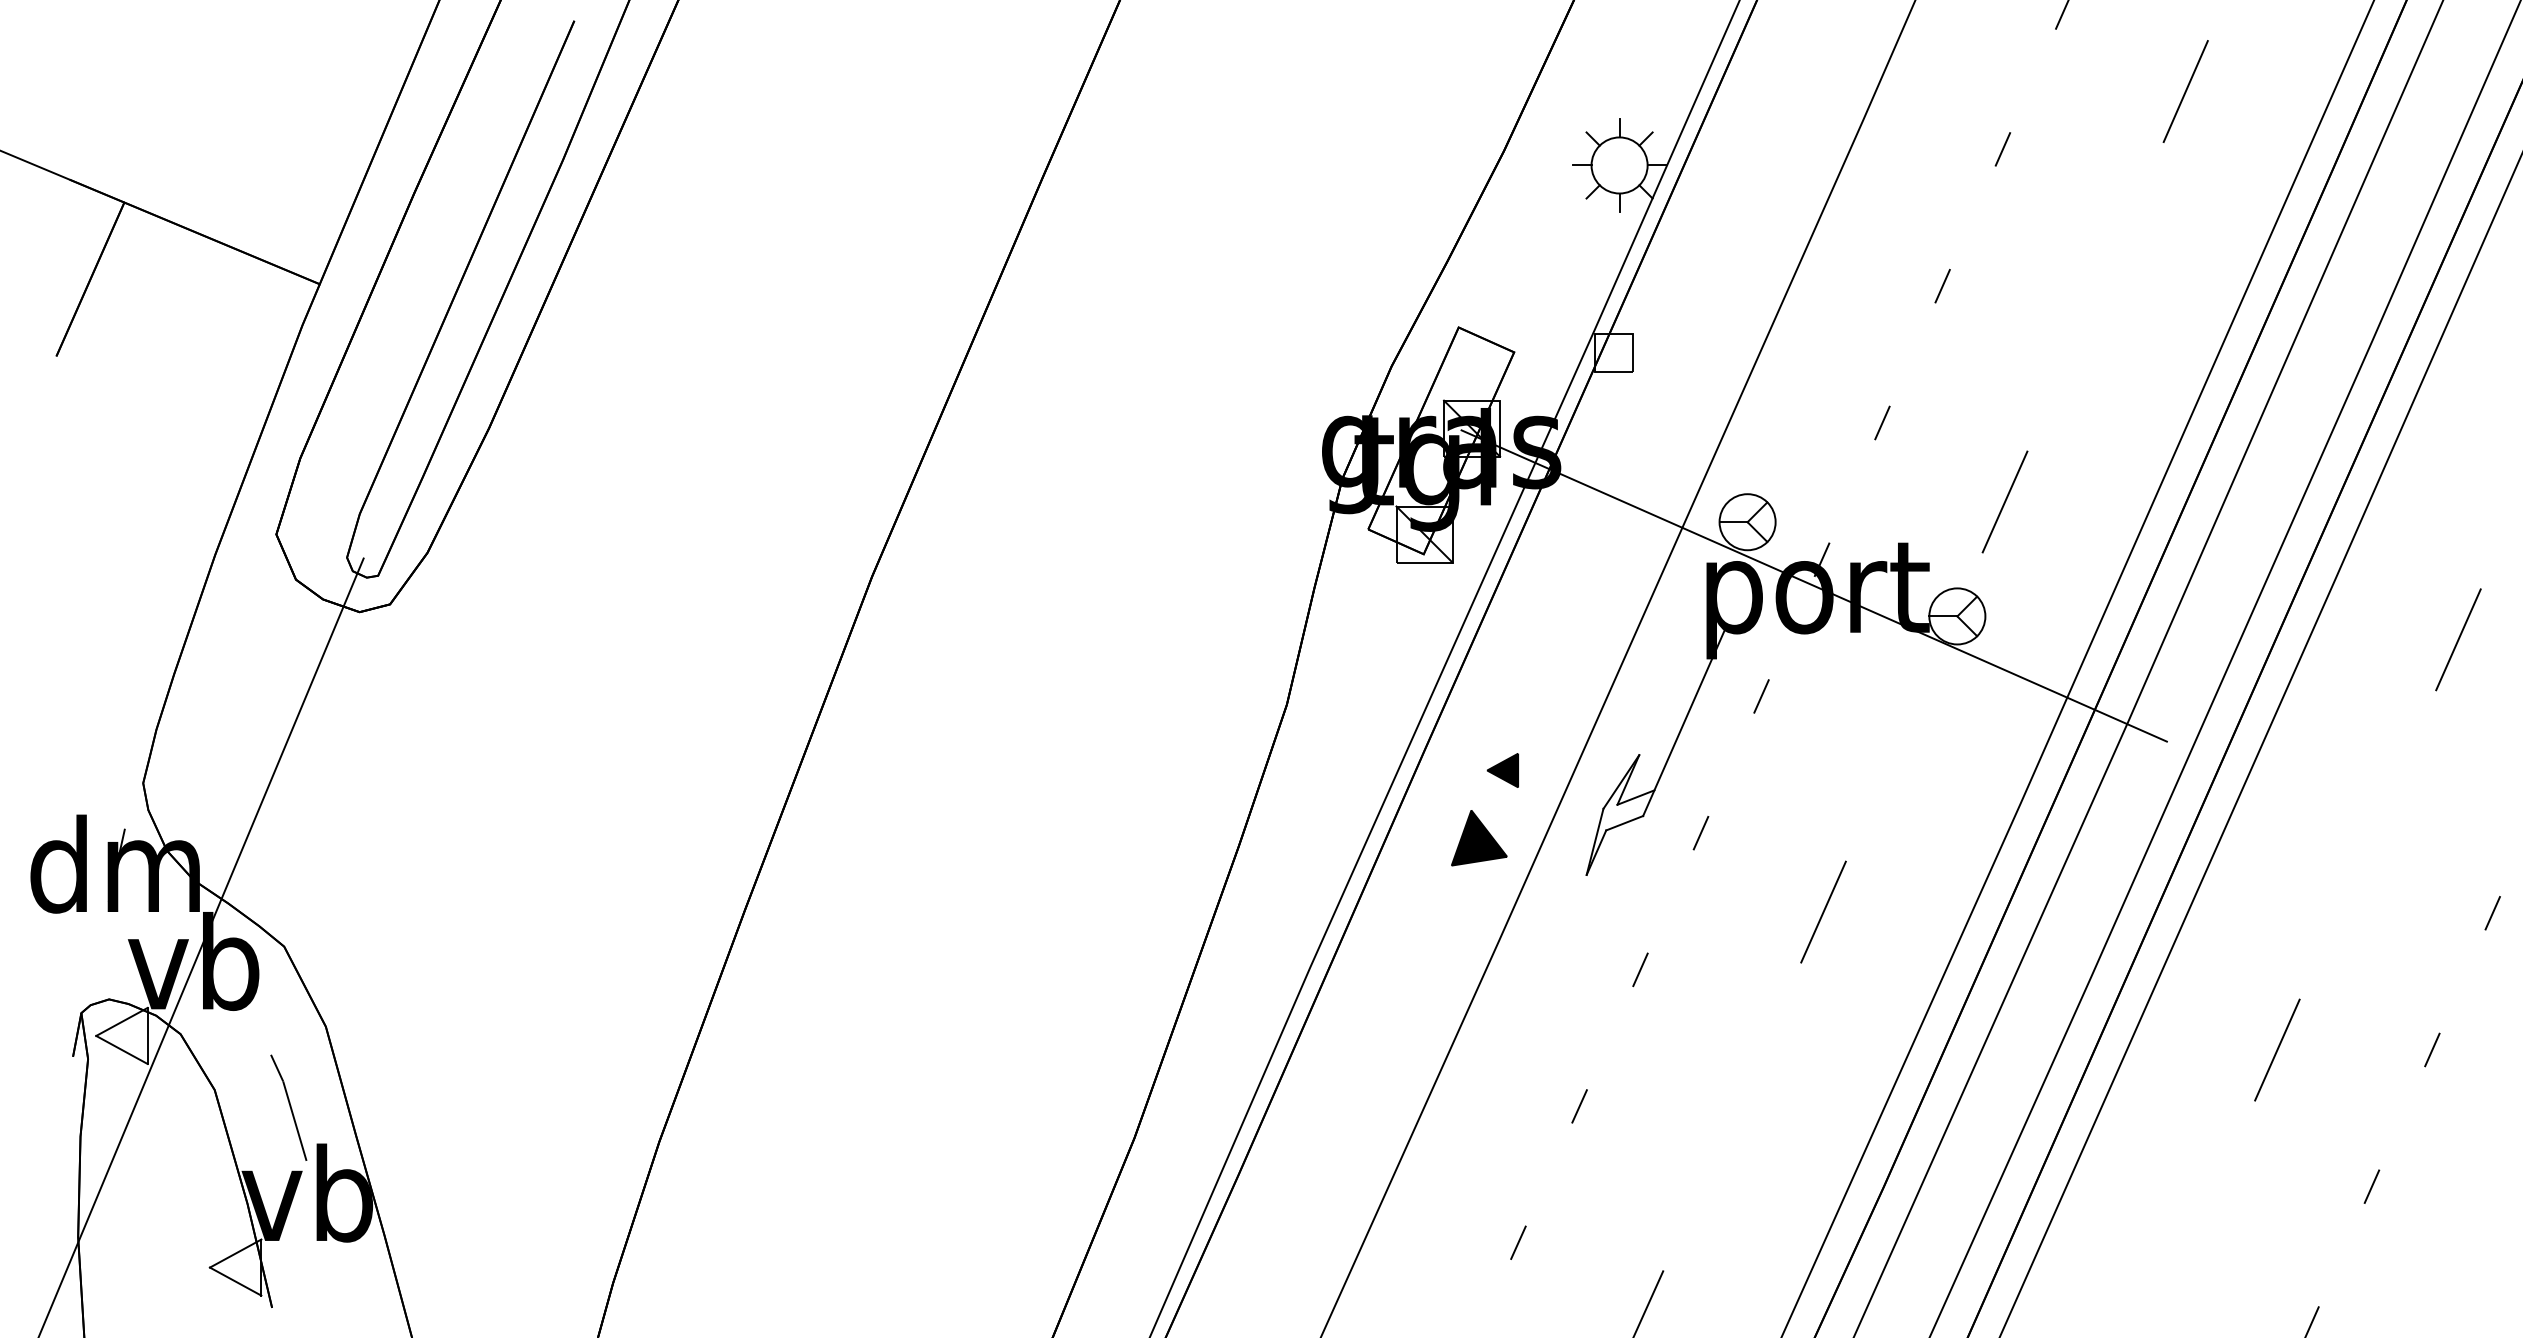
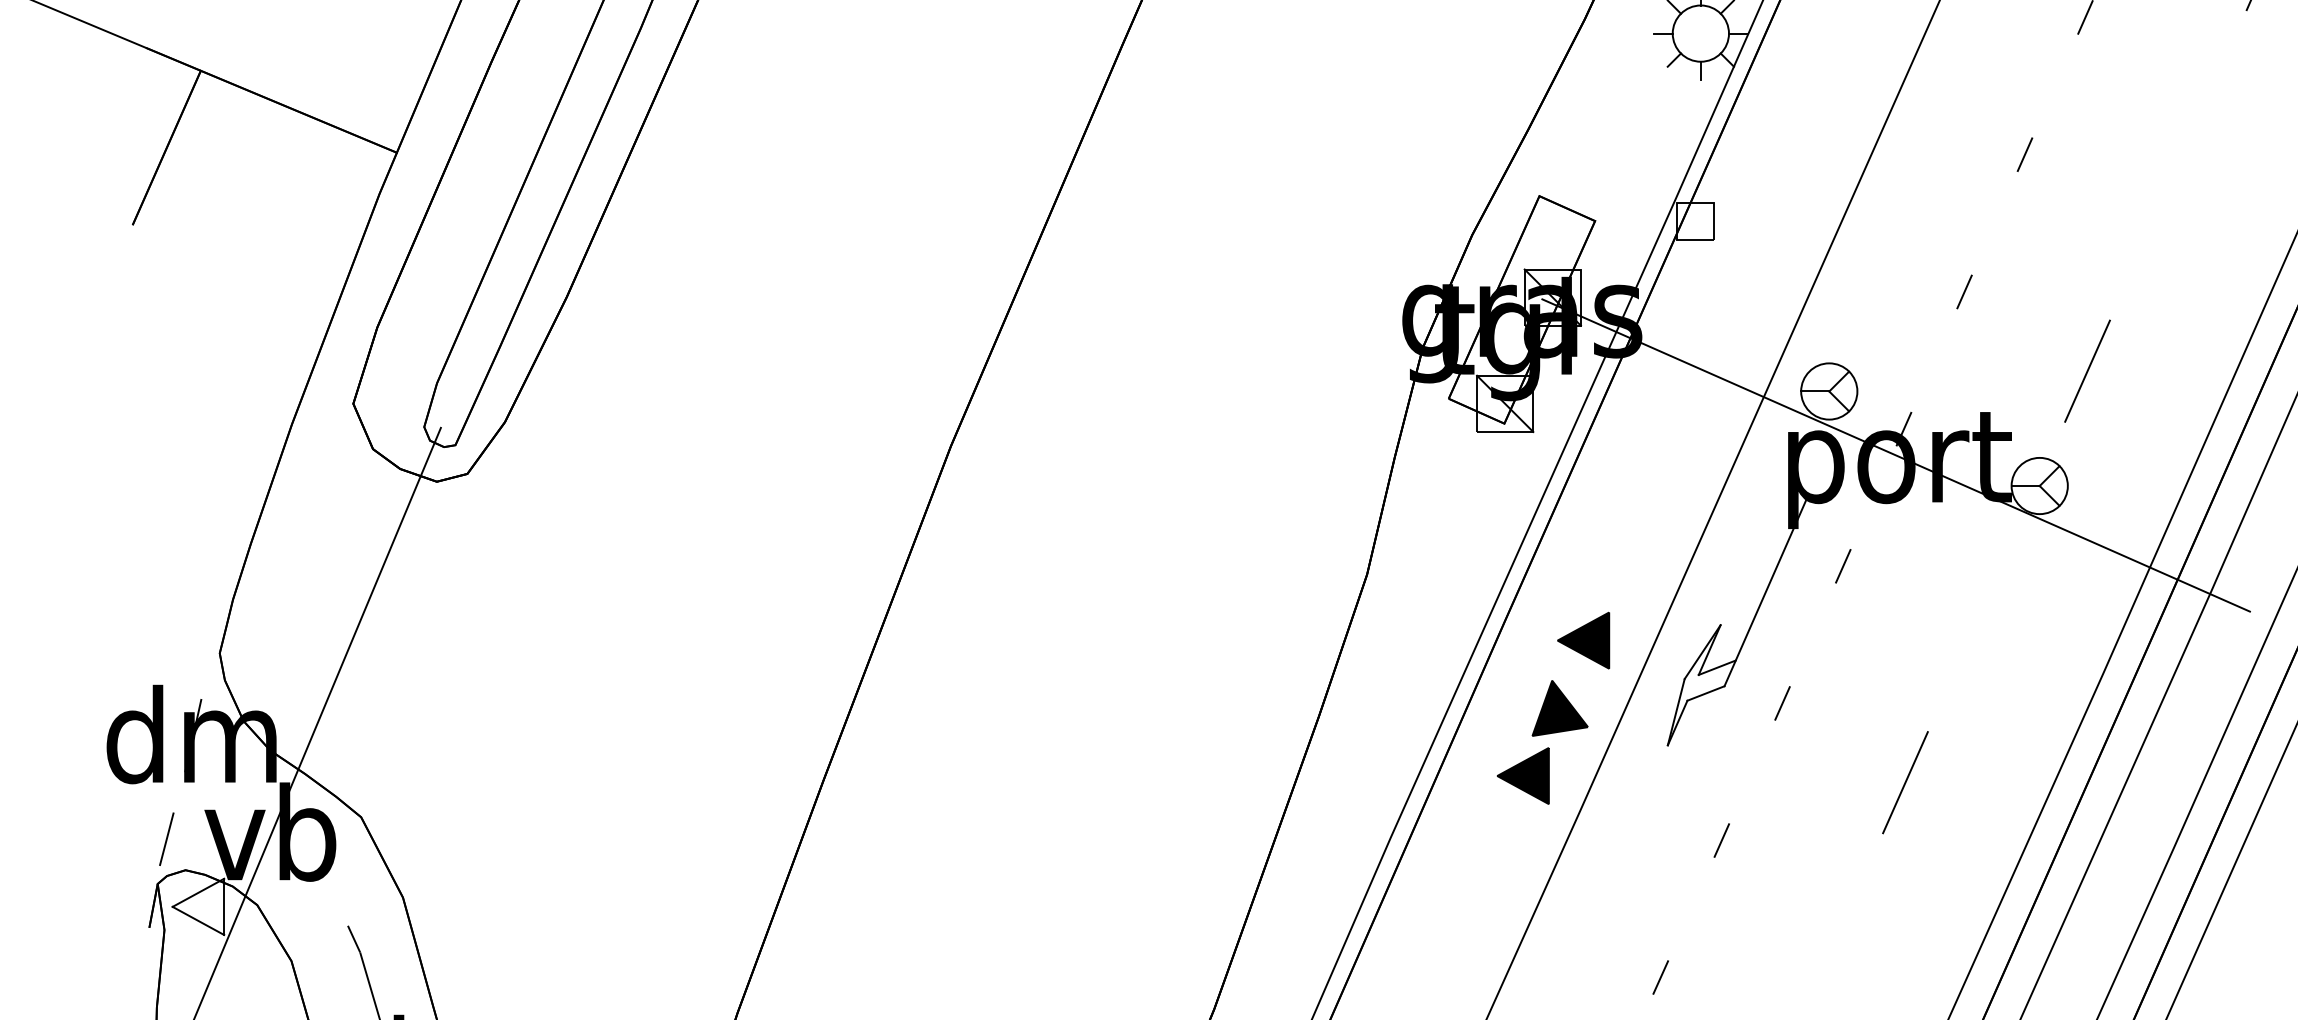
part: (1502, 770) -> (1583, 640), size x1.67
part: (1442, 905) -> (1523, 776), added
line: (90, 968) -> (166, 839), added

